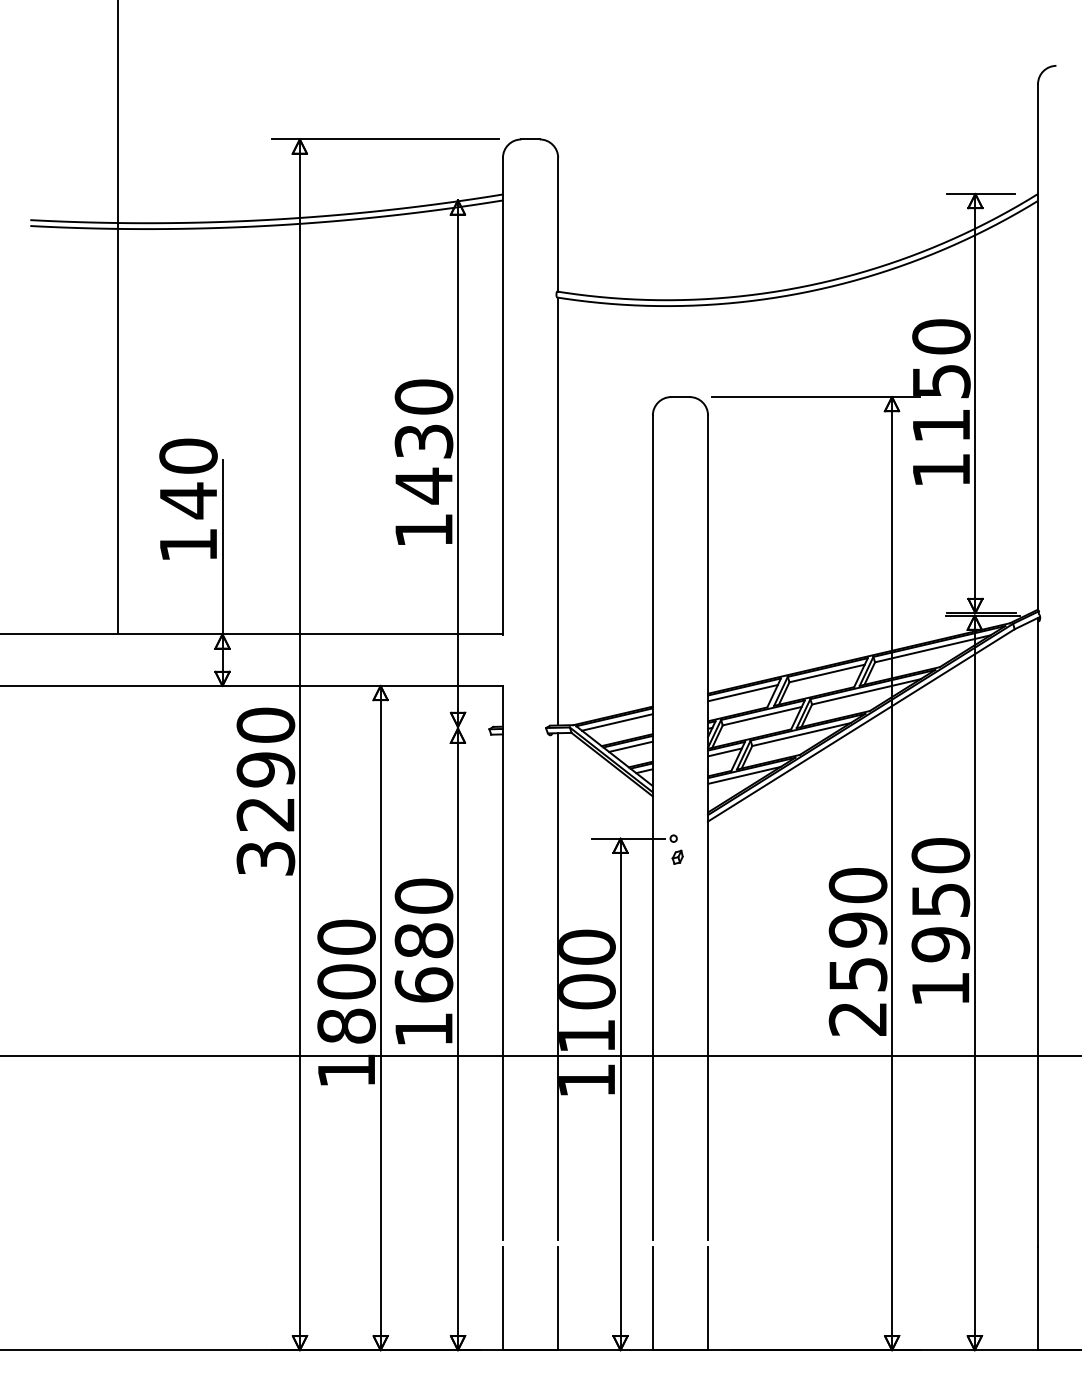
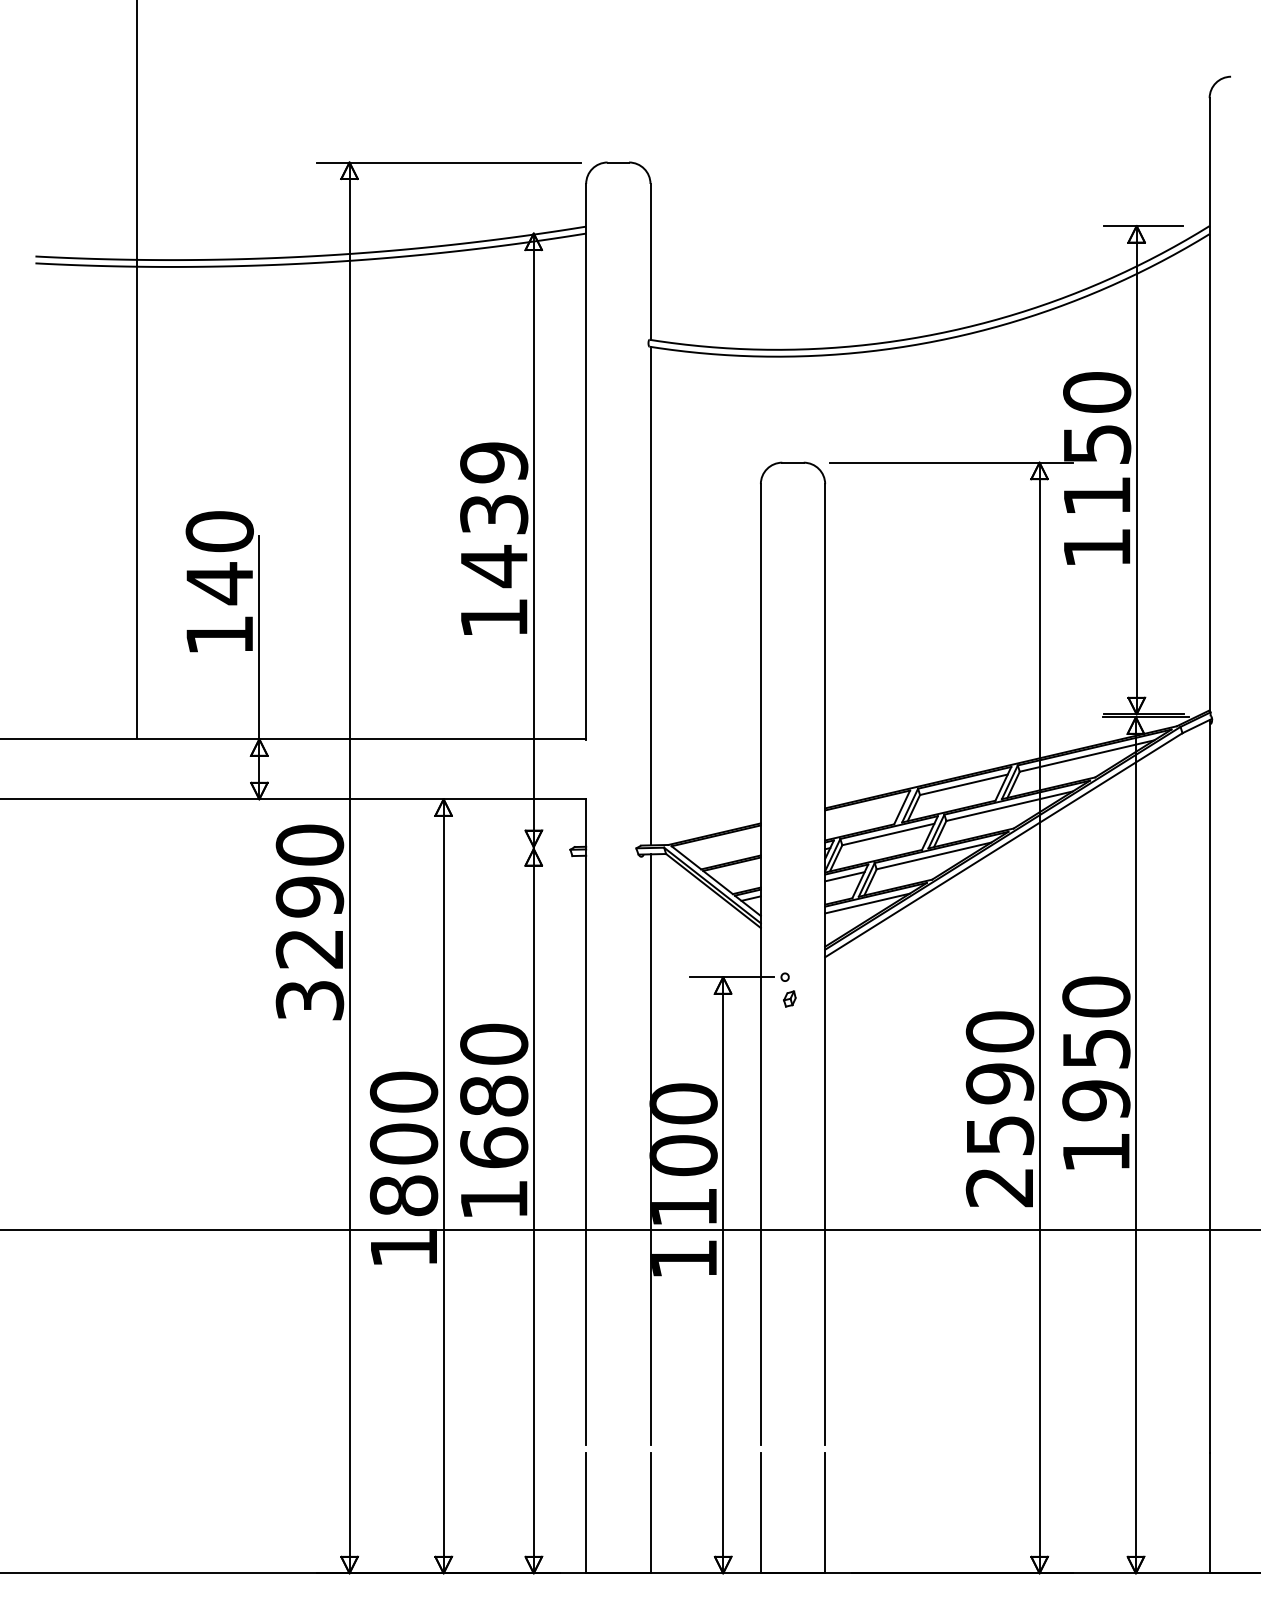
text: (424, 396) -> (494, 462), 1430 -> 1439
line: (742, 692) -> (865, 807), removed
line: (617, 722) -> (719, 841), removed
line: (630, 747) -> (734, 870), removed

